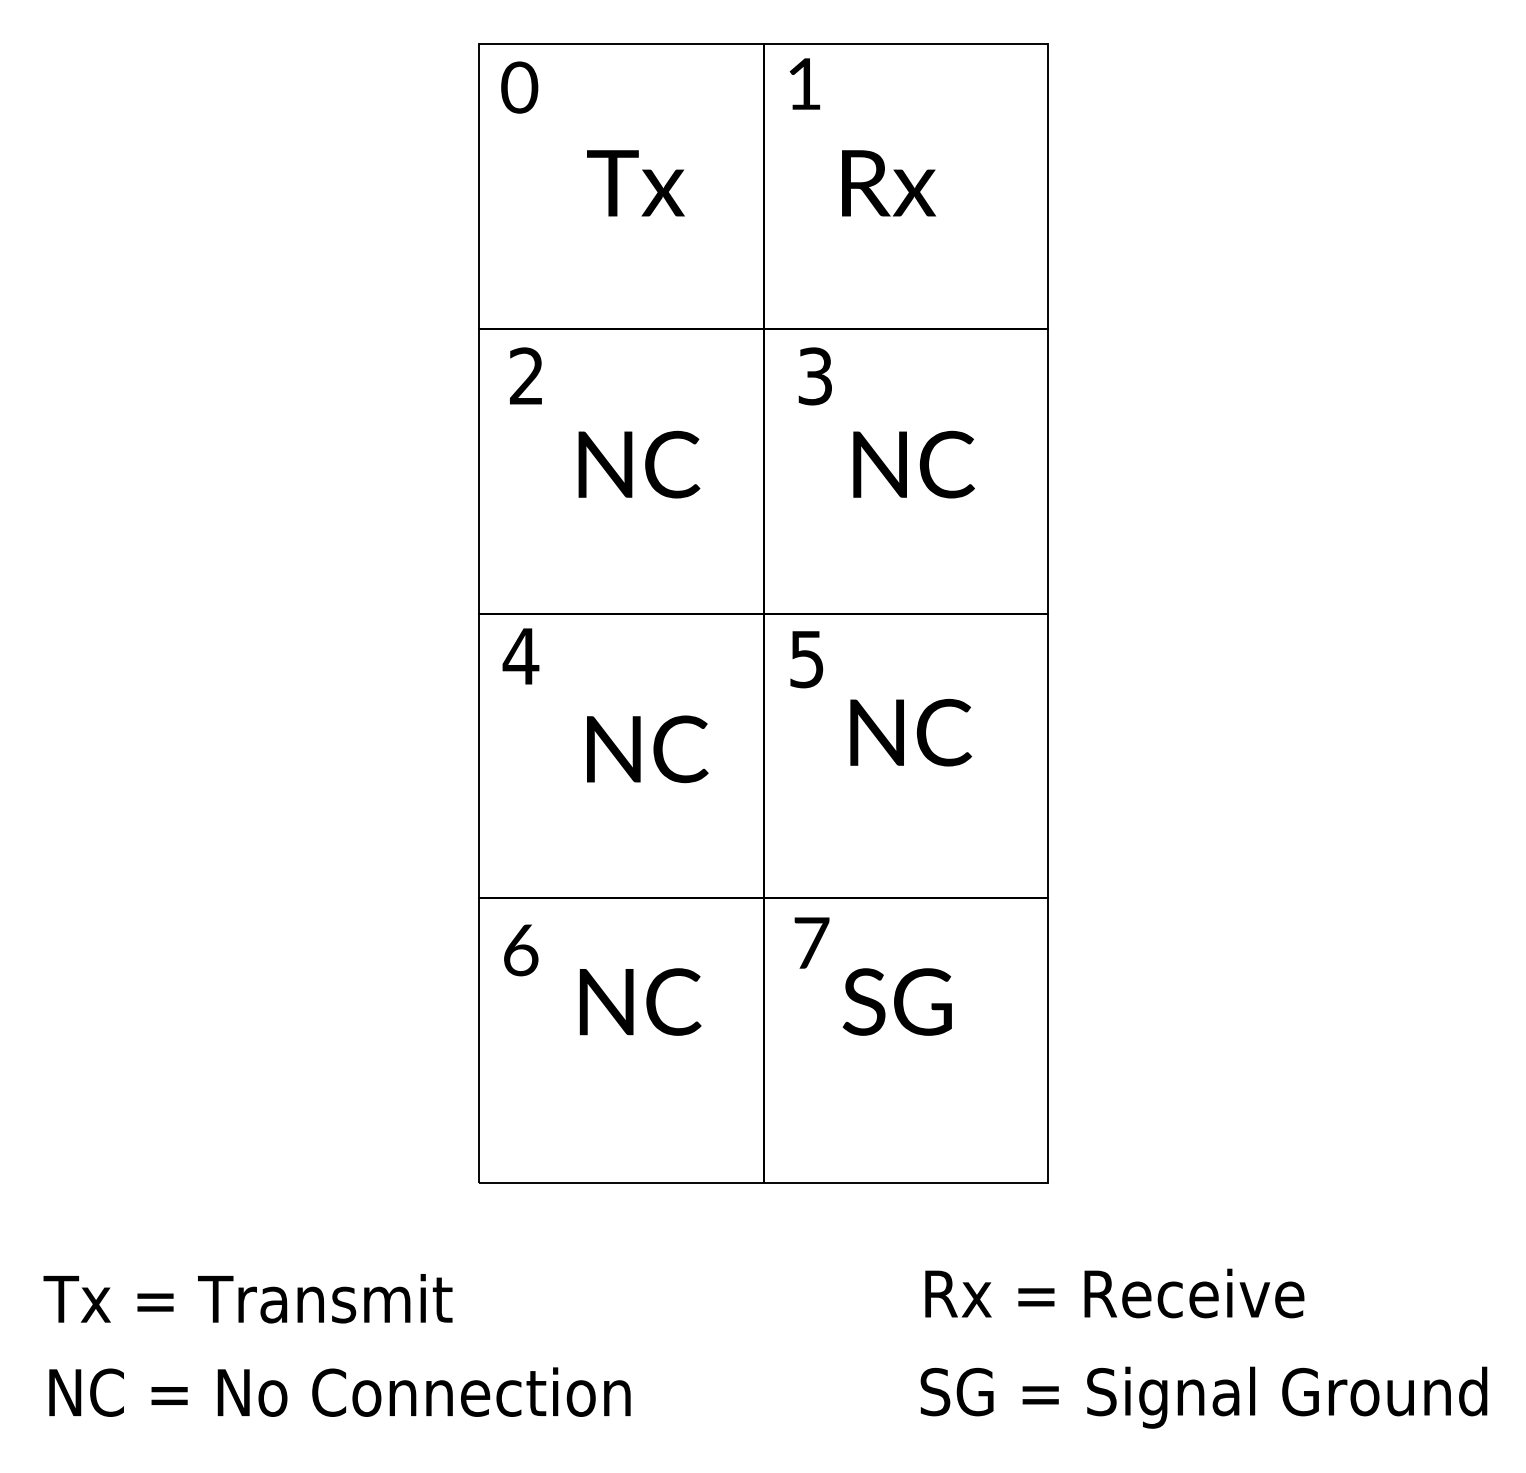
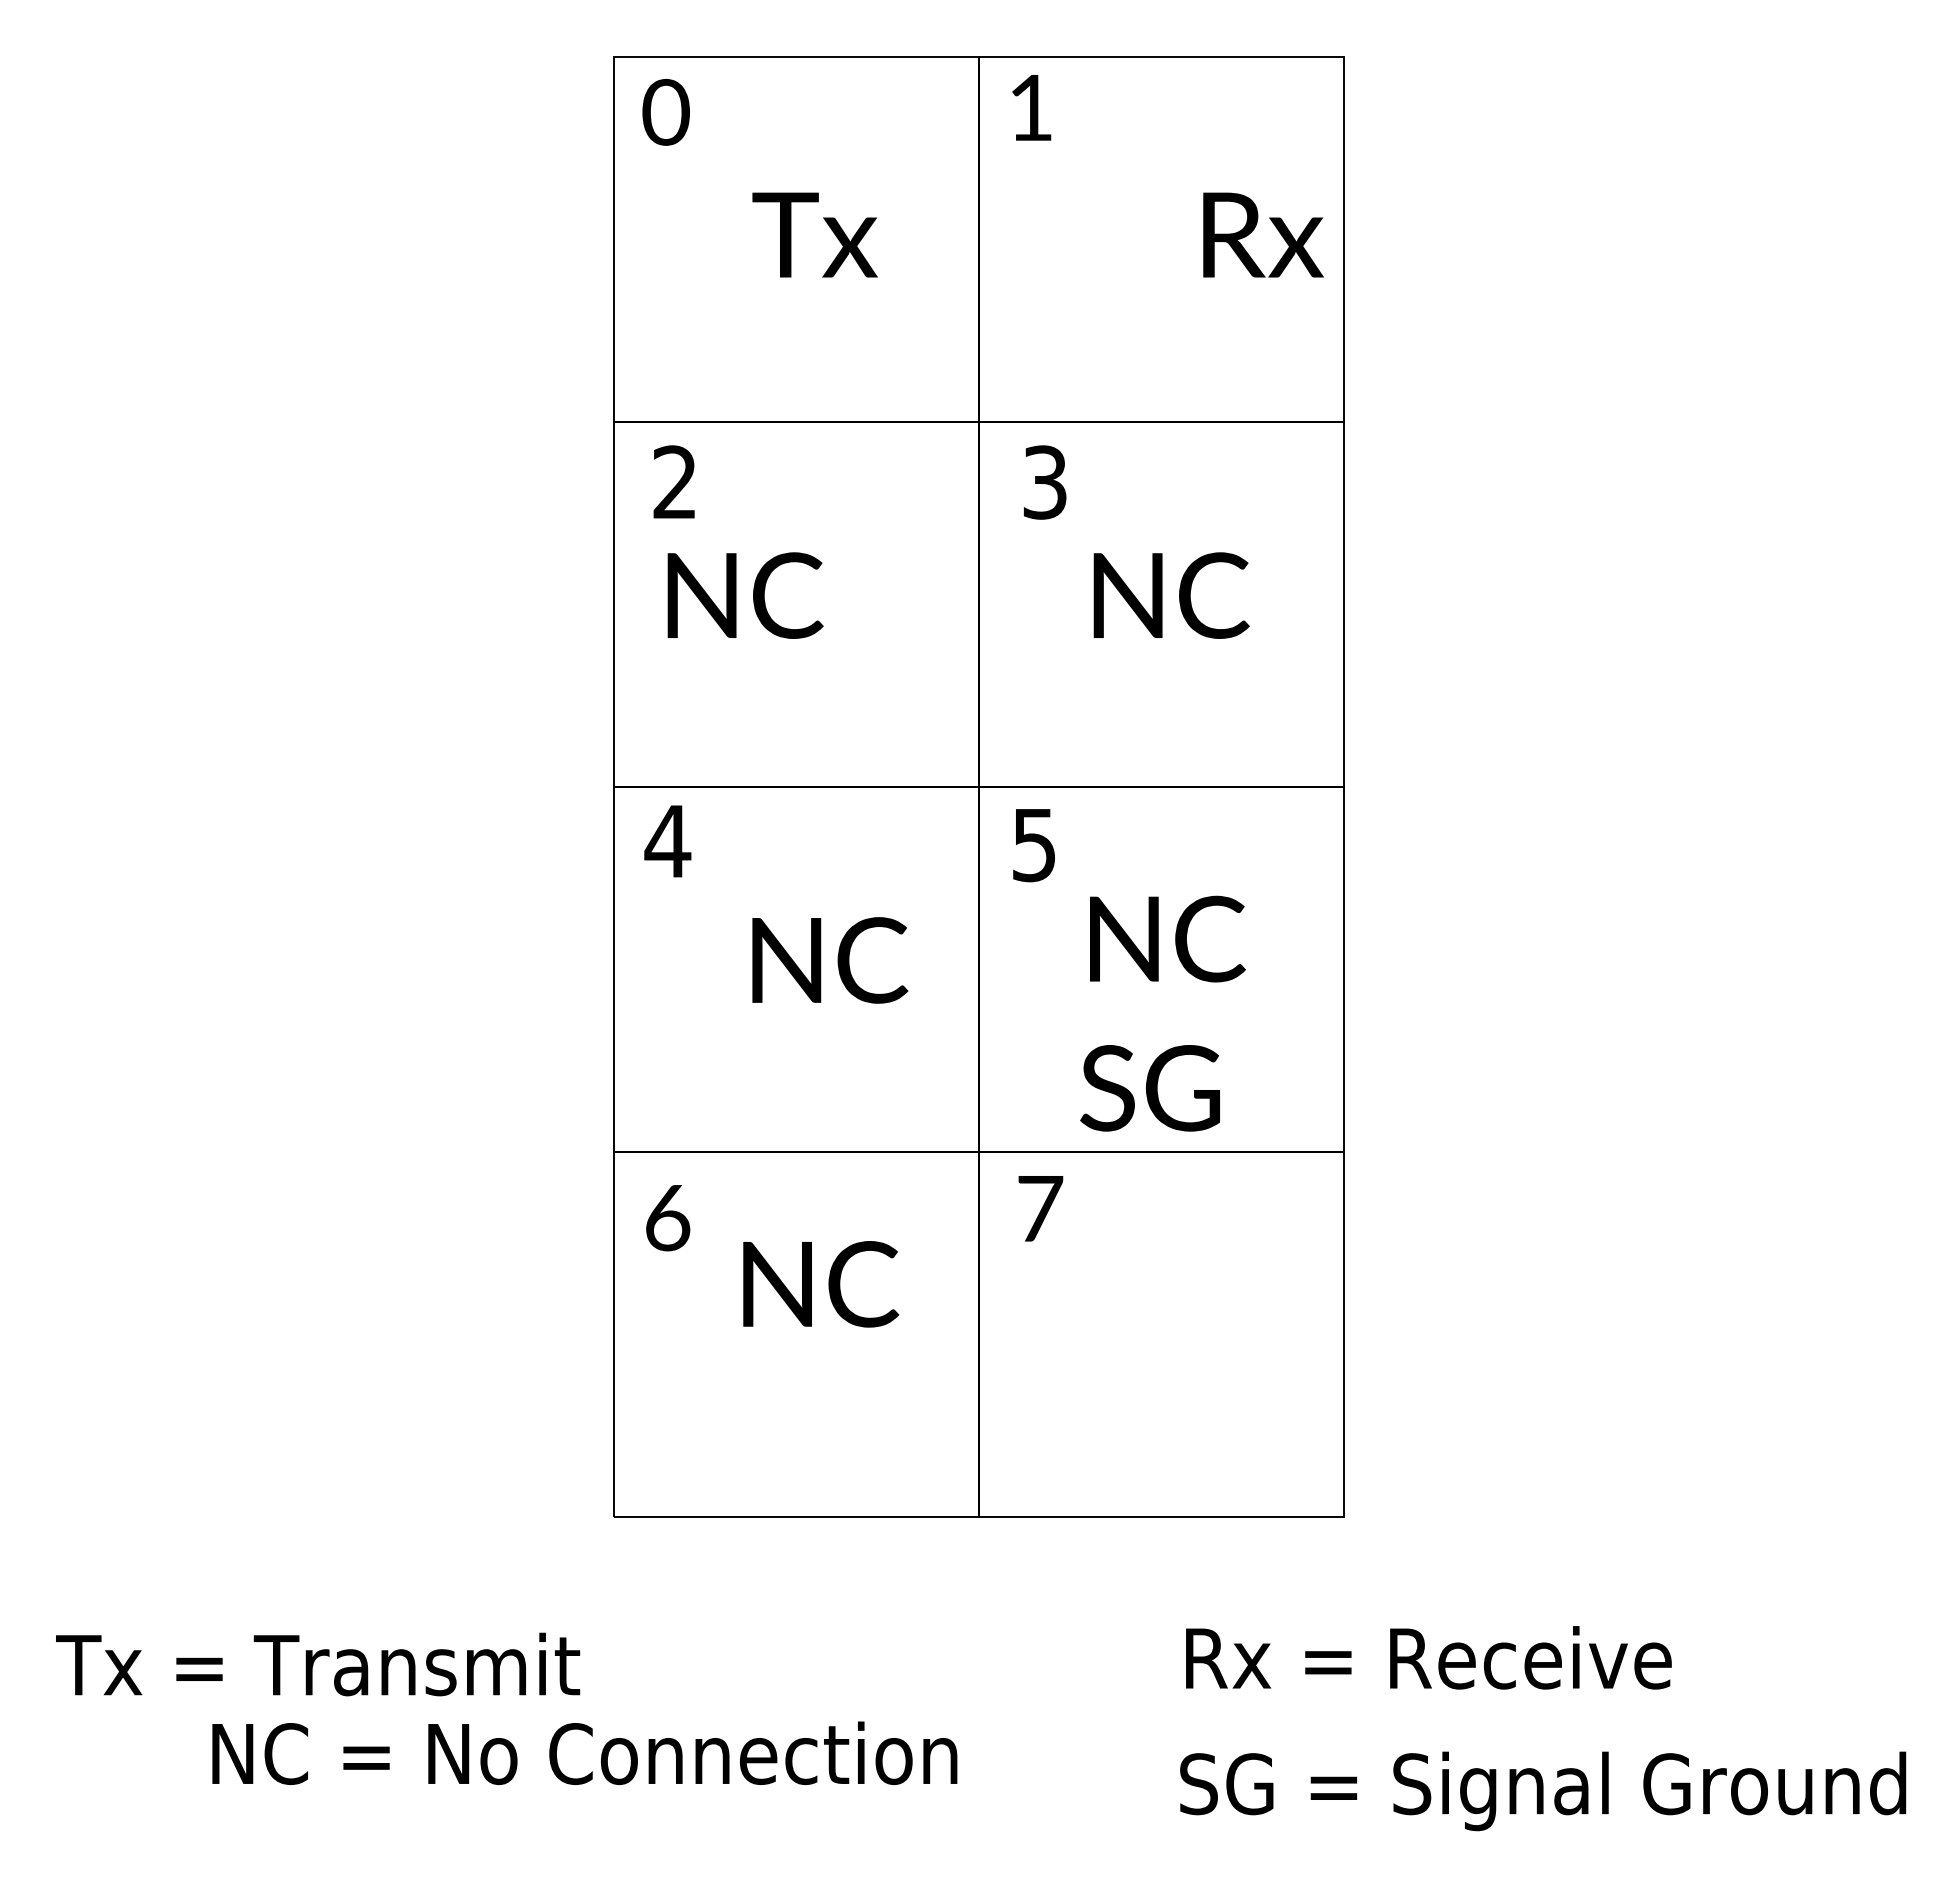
text: (889, 182) -> (1263, 234), moved
text: (639, 464) -> (745, 595), moved
text: (896, 1002) -> (1149, 1088), moved
text: (339, 1391) -> (584, 1752), moved

